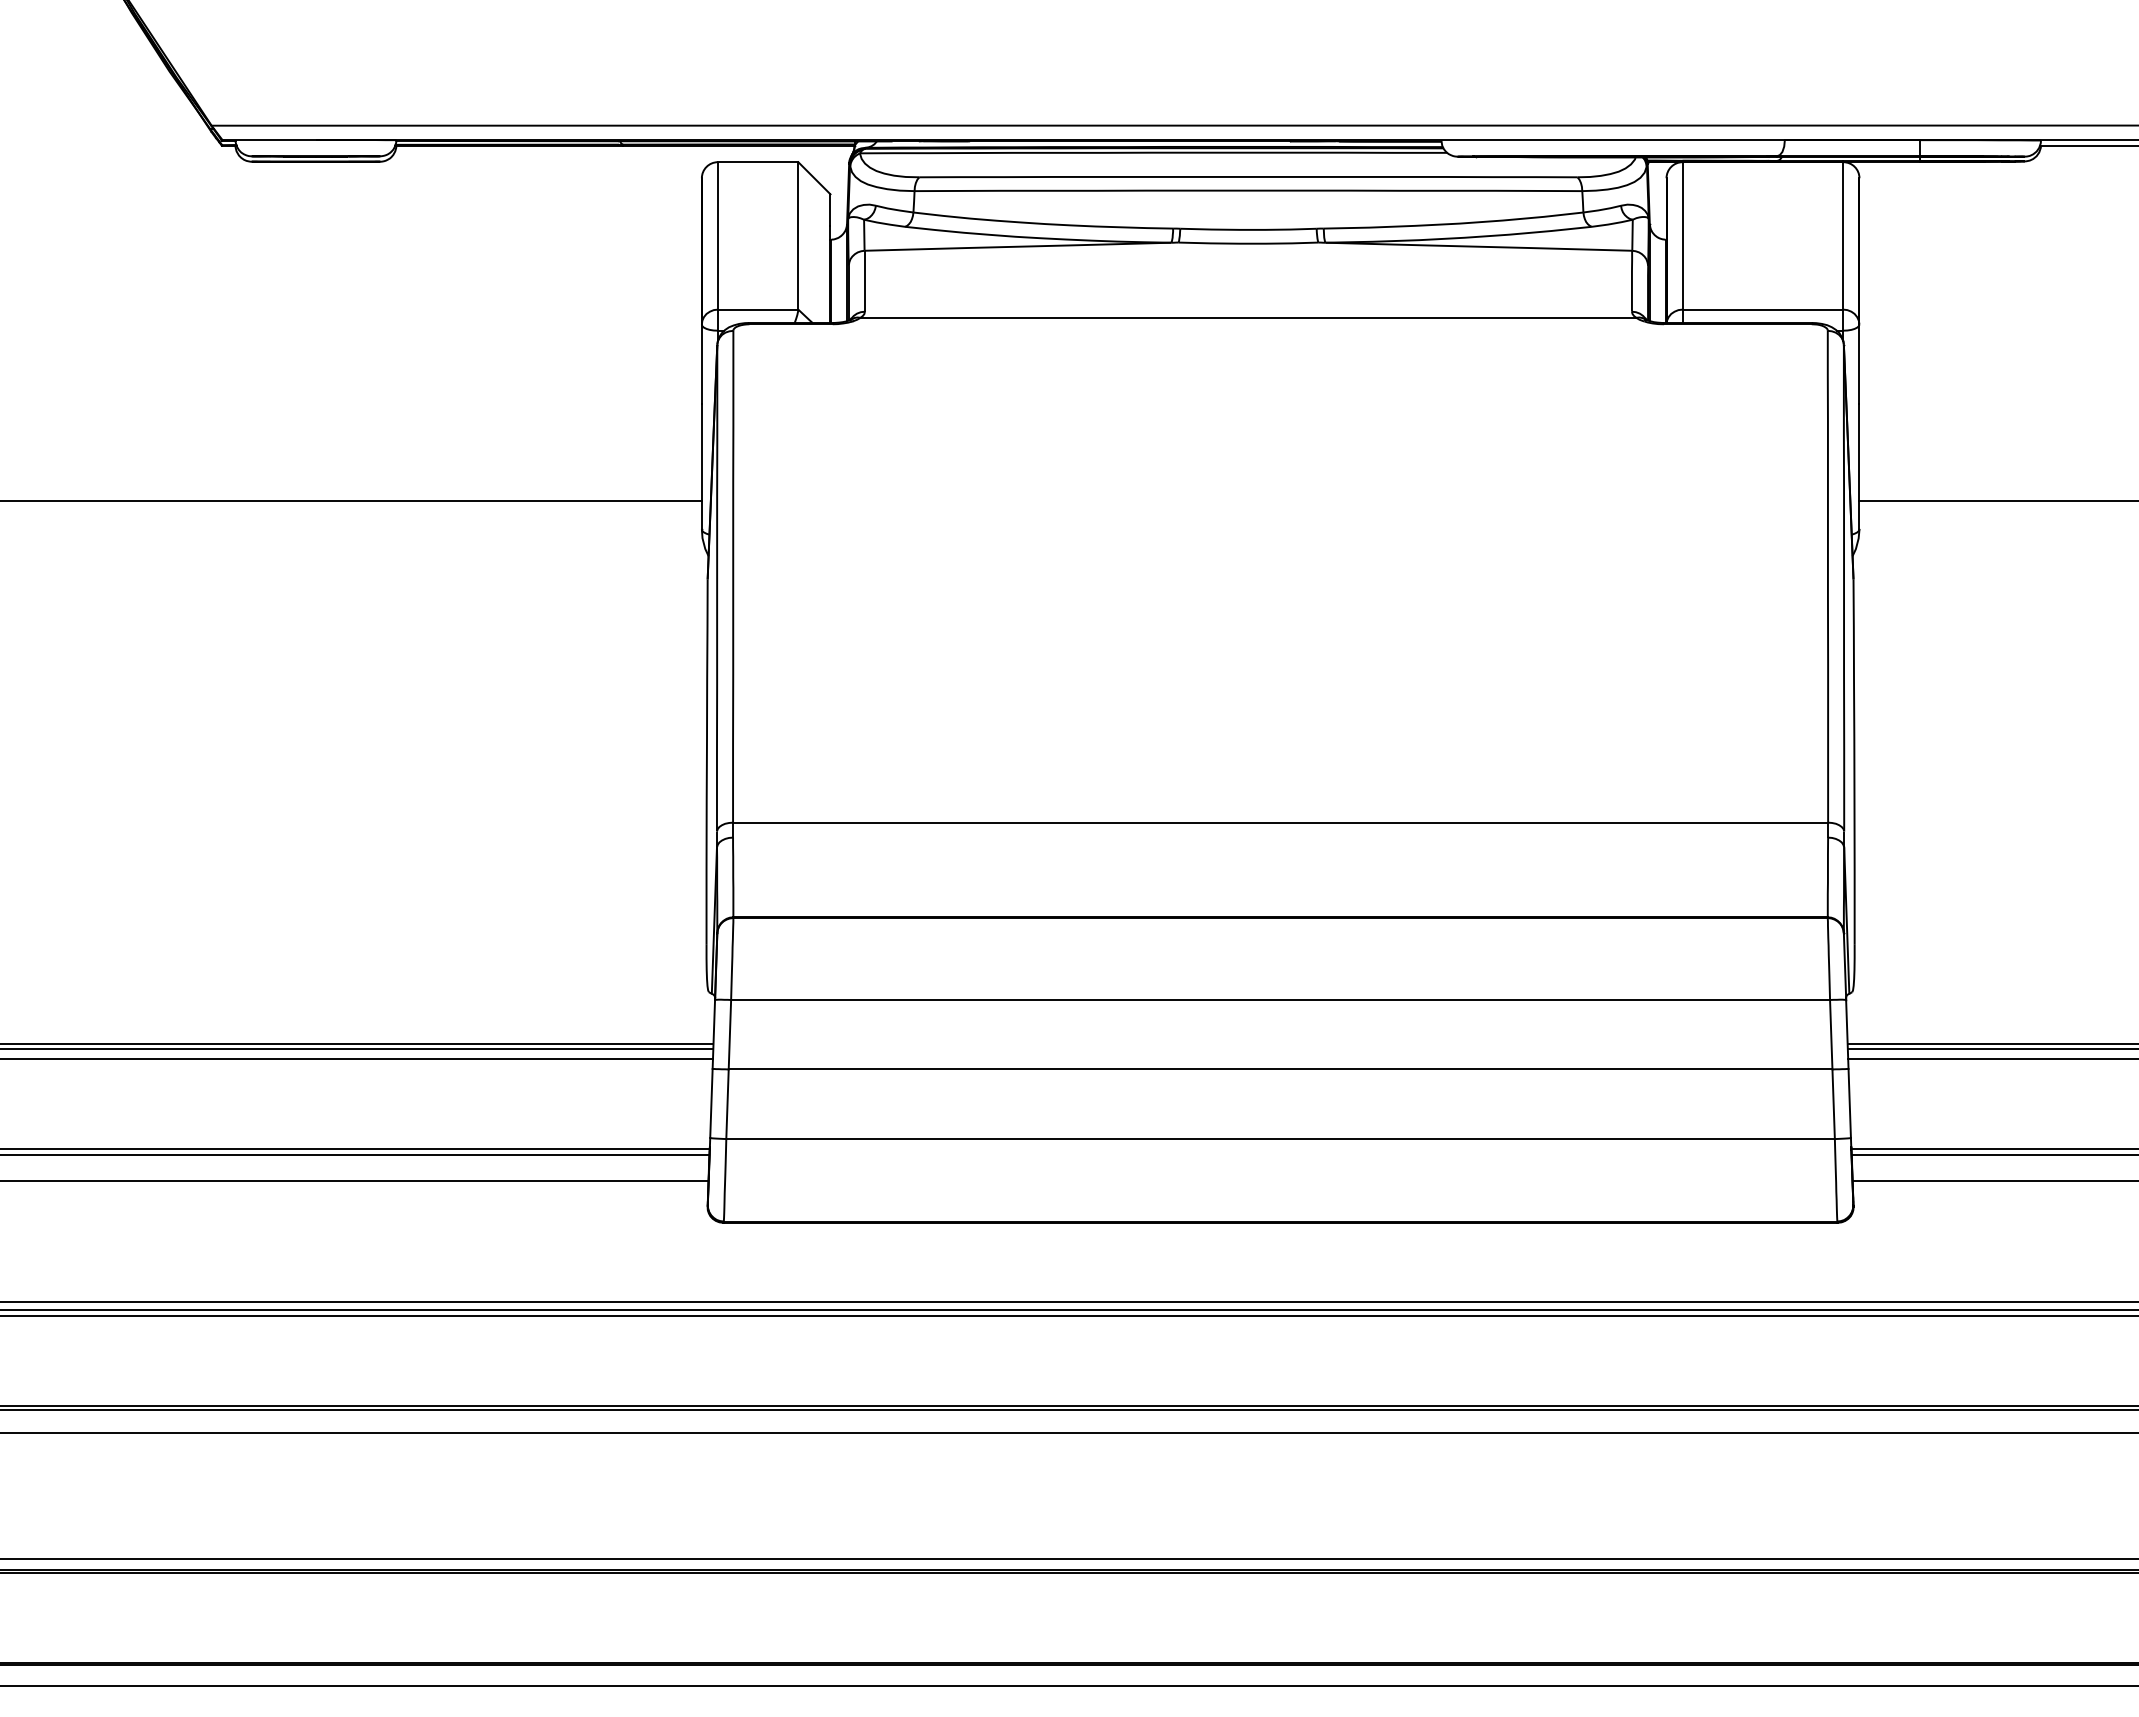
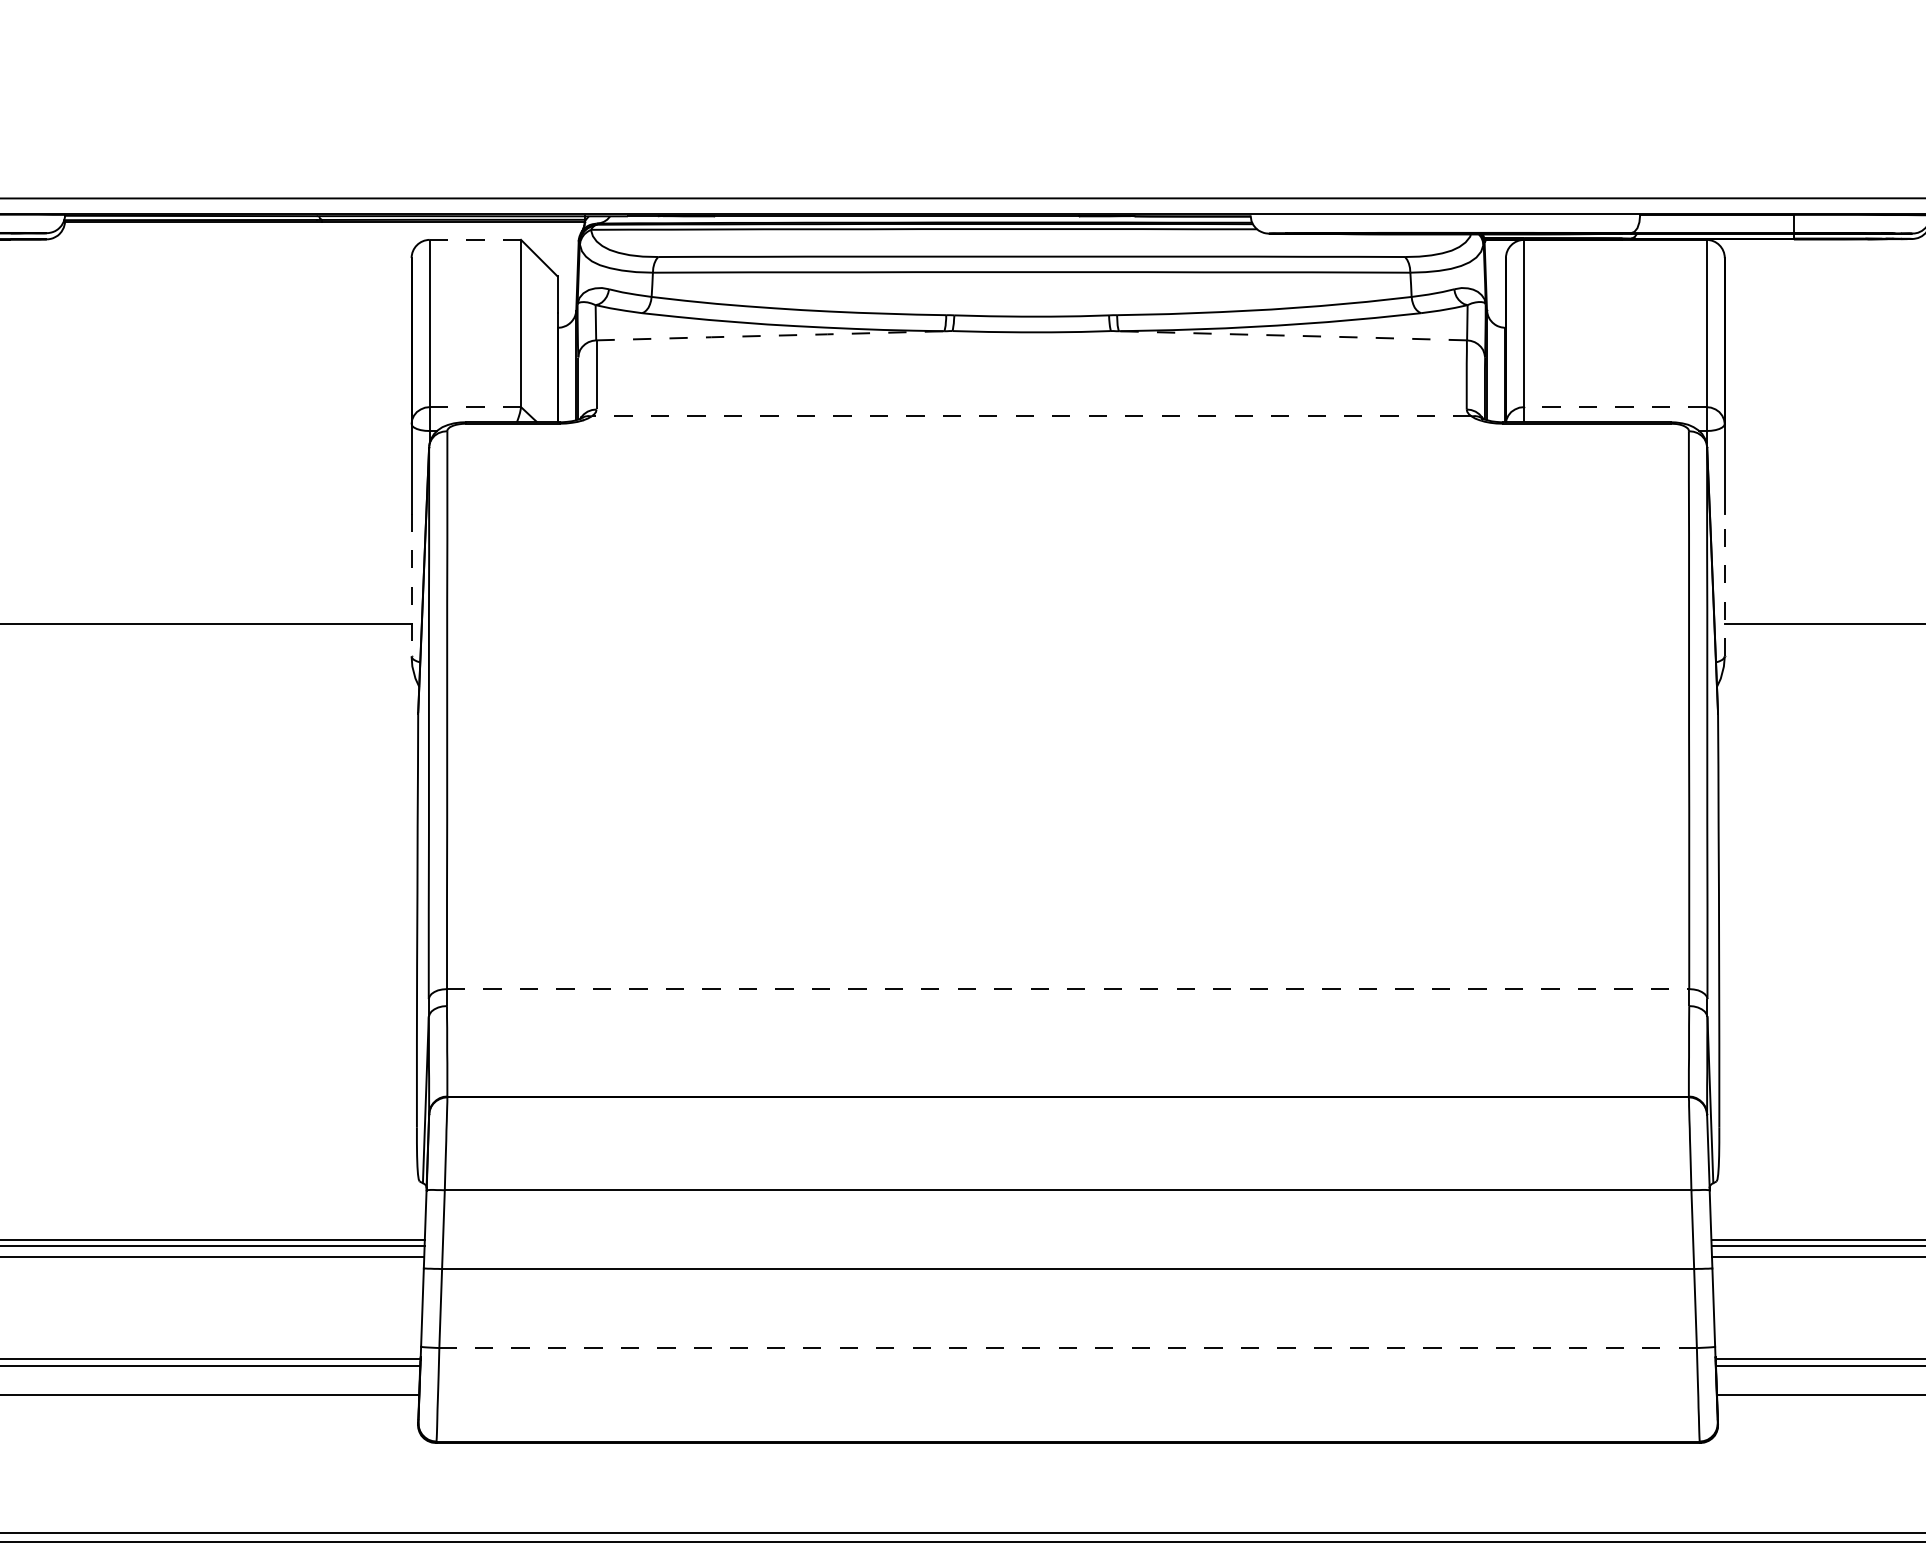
line: (757, 162) -> (474, 240), solid -> dashed
line: (1018, 246) -> (770, 335), solid -> dashed
line: (1478, 246) -> (1292, 335), solid -> dashed
line: (757, 309) -> (474, 406), solid -> dashed
line: (1762, 309) -> (1614, 406), solid -> dashed
line: (1248, 317) -> (1031, 416), solid -> dashed
line: (701, 466) -> (411, 585), solid -> dashed
line: (1859, 466) -> (1724, 585), solid -> dashed
line: (1280, 822) -> (1068, 988), solid -> dashed
line: (1280, 1139) -> (1068, 1348), solid -> dashed

